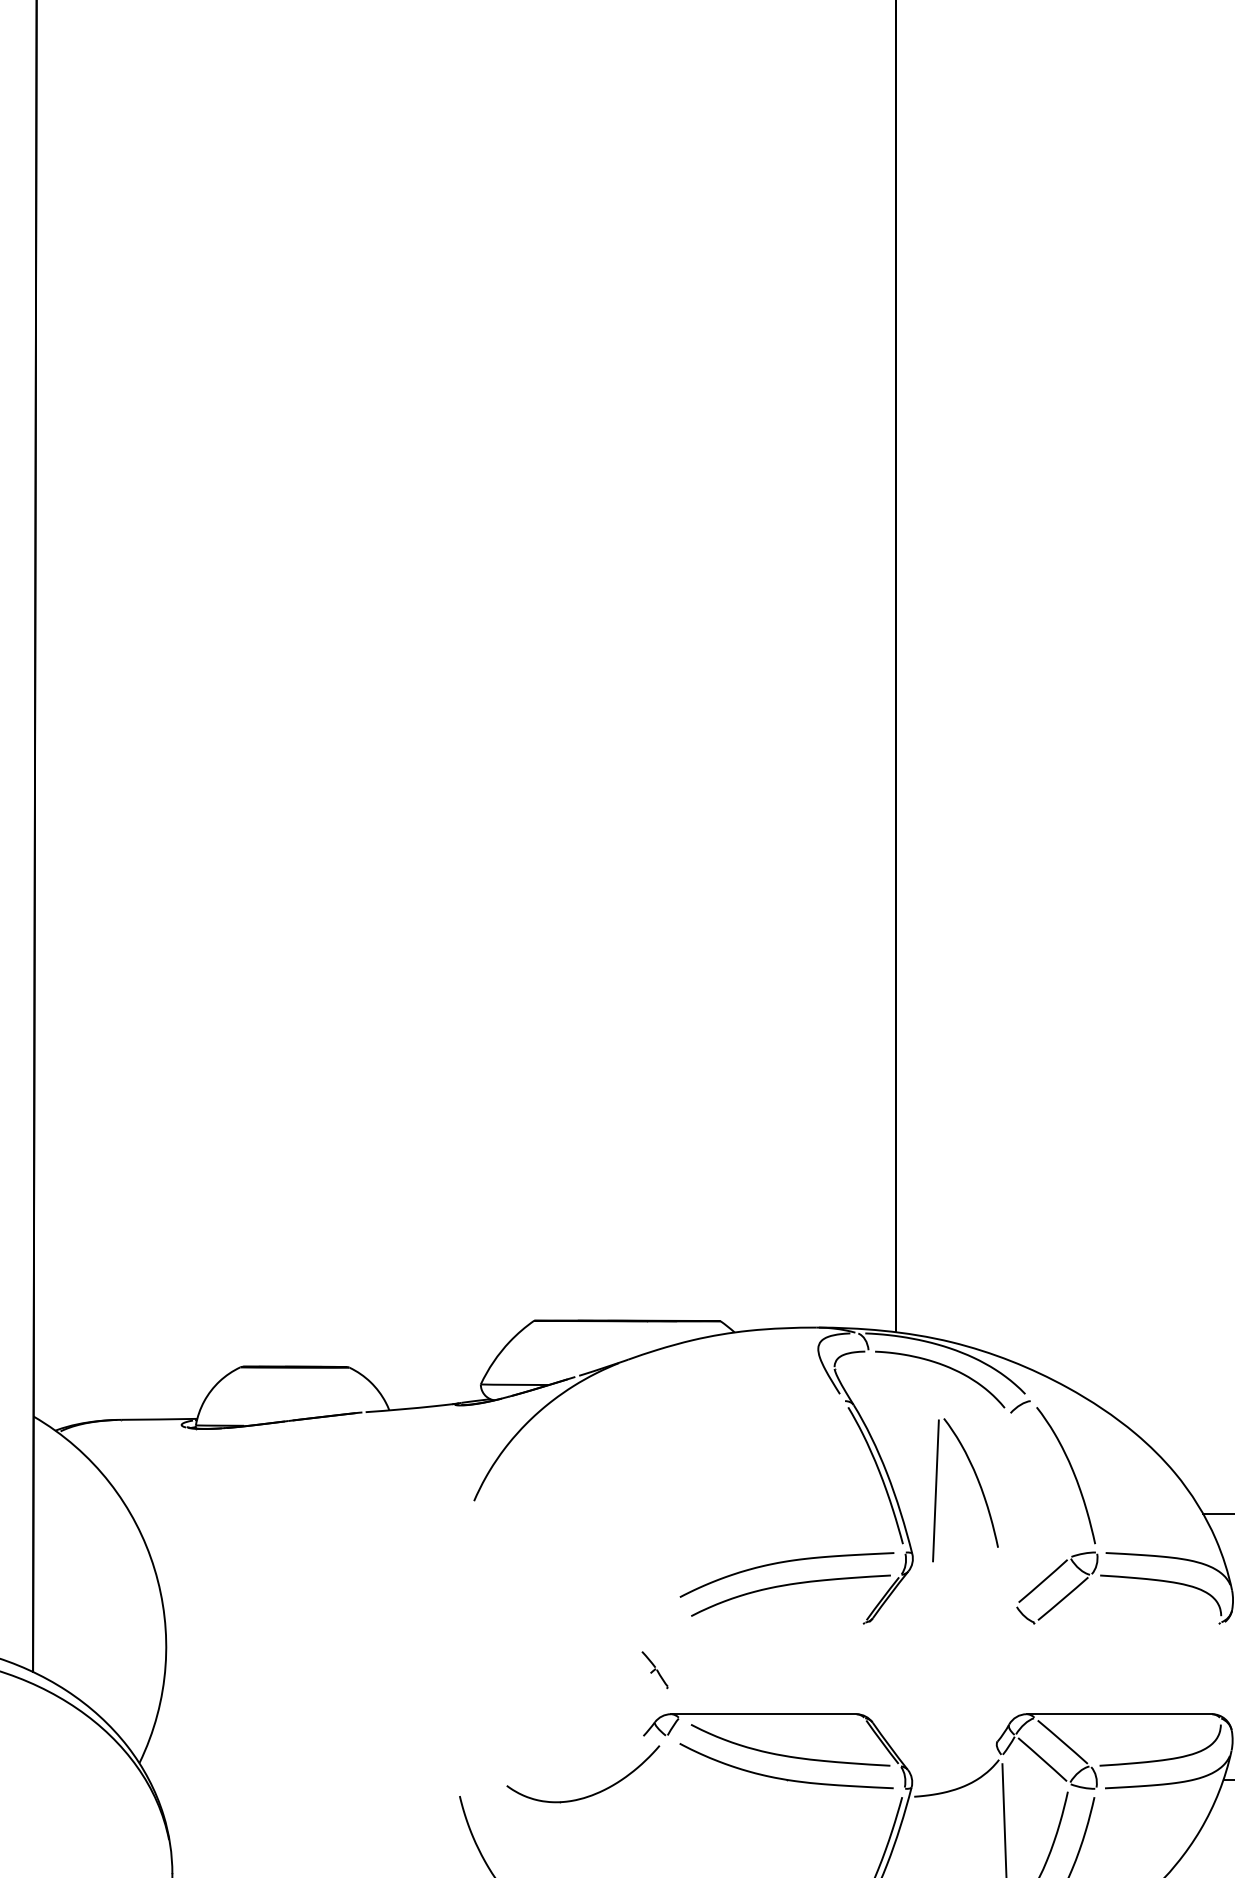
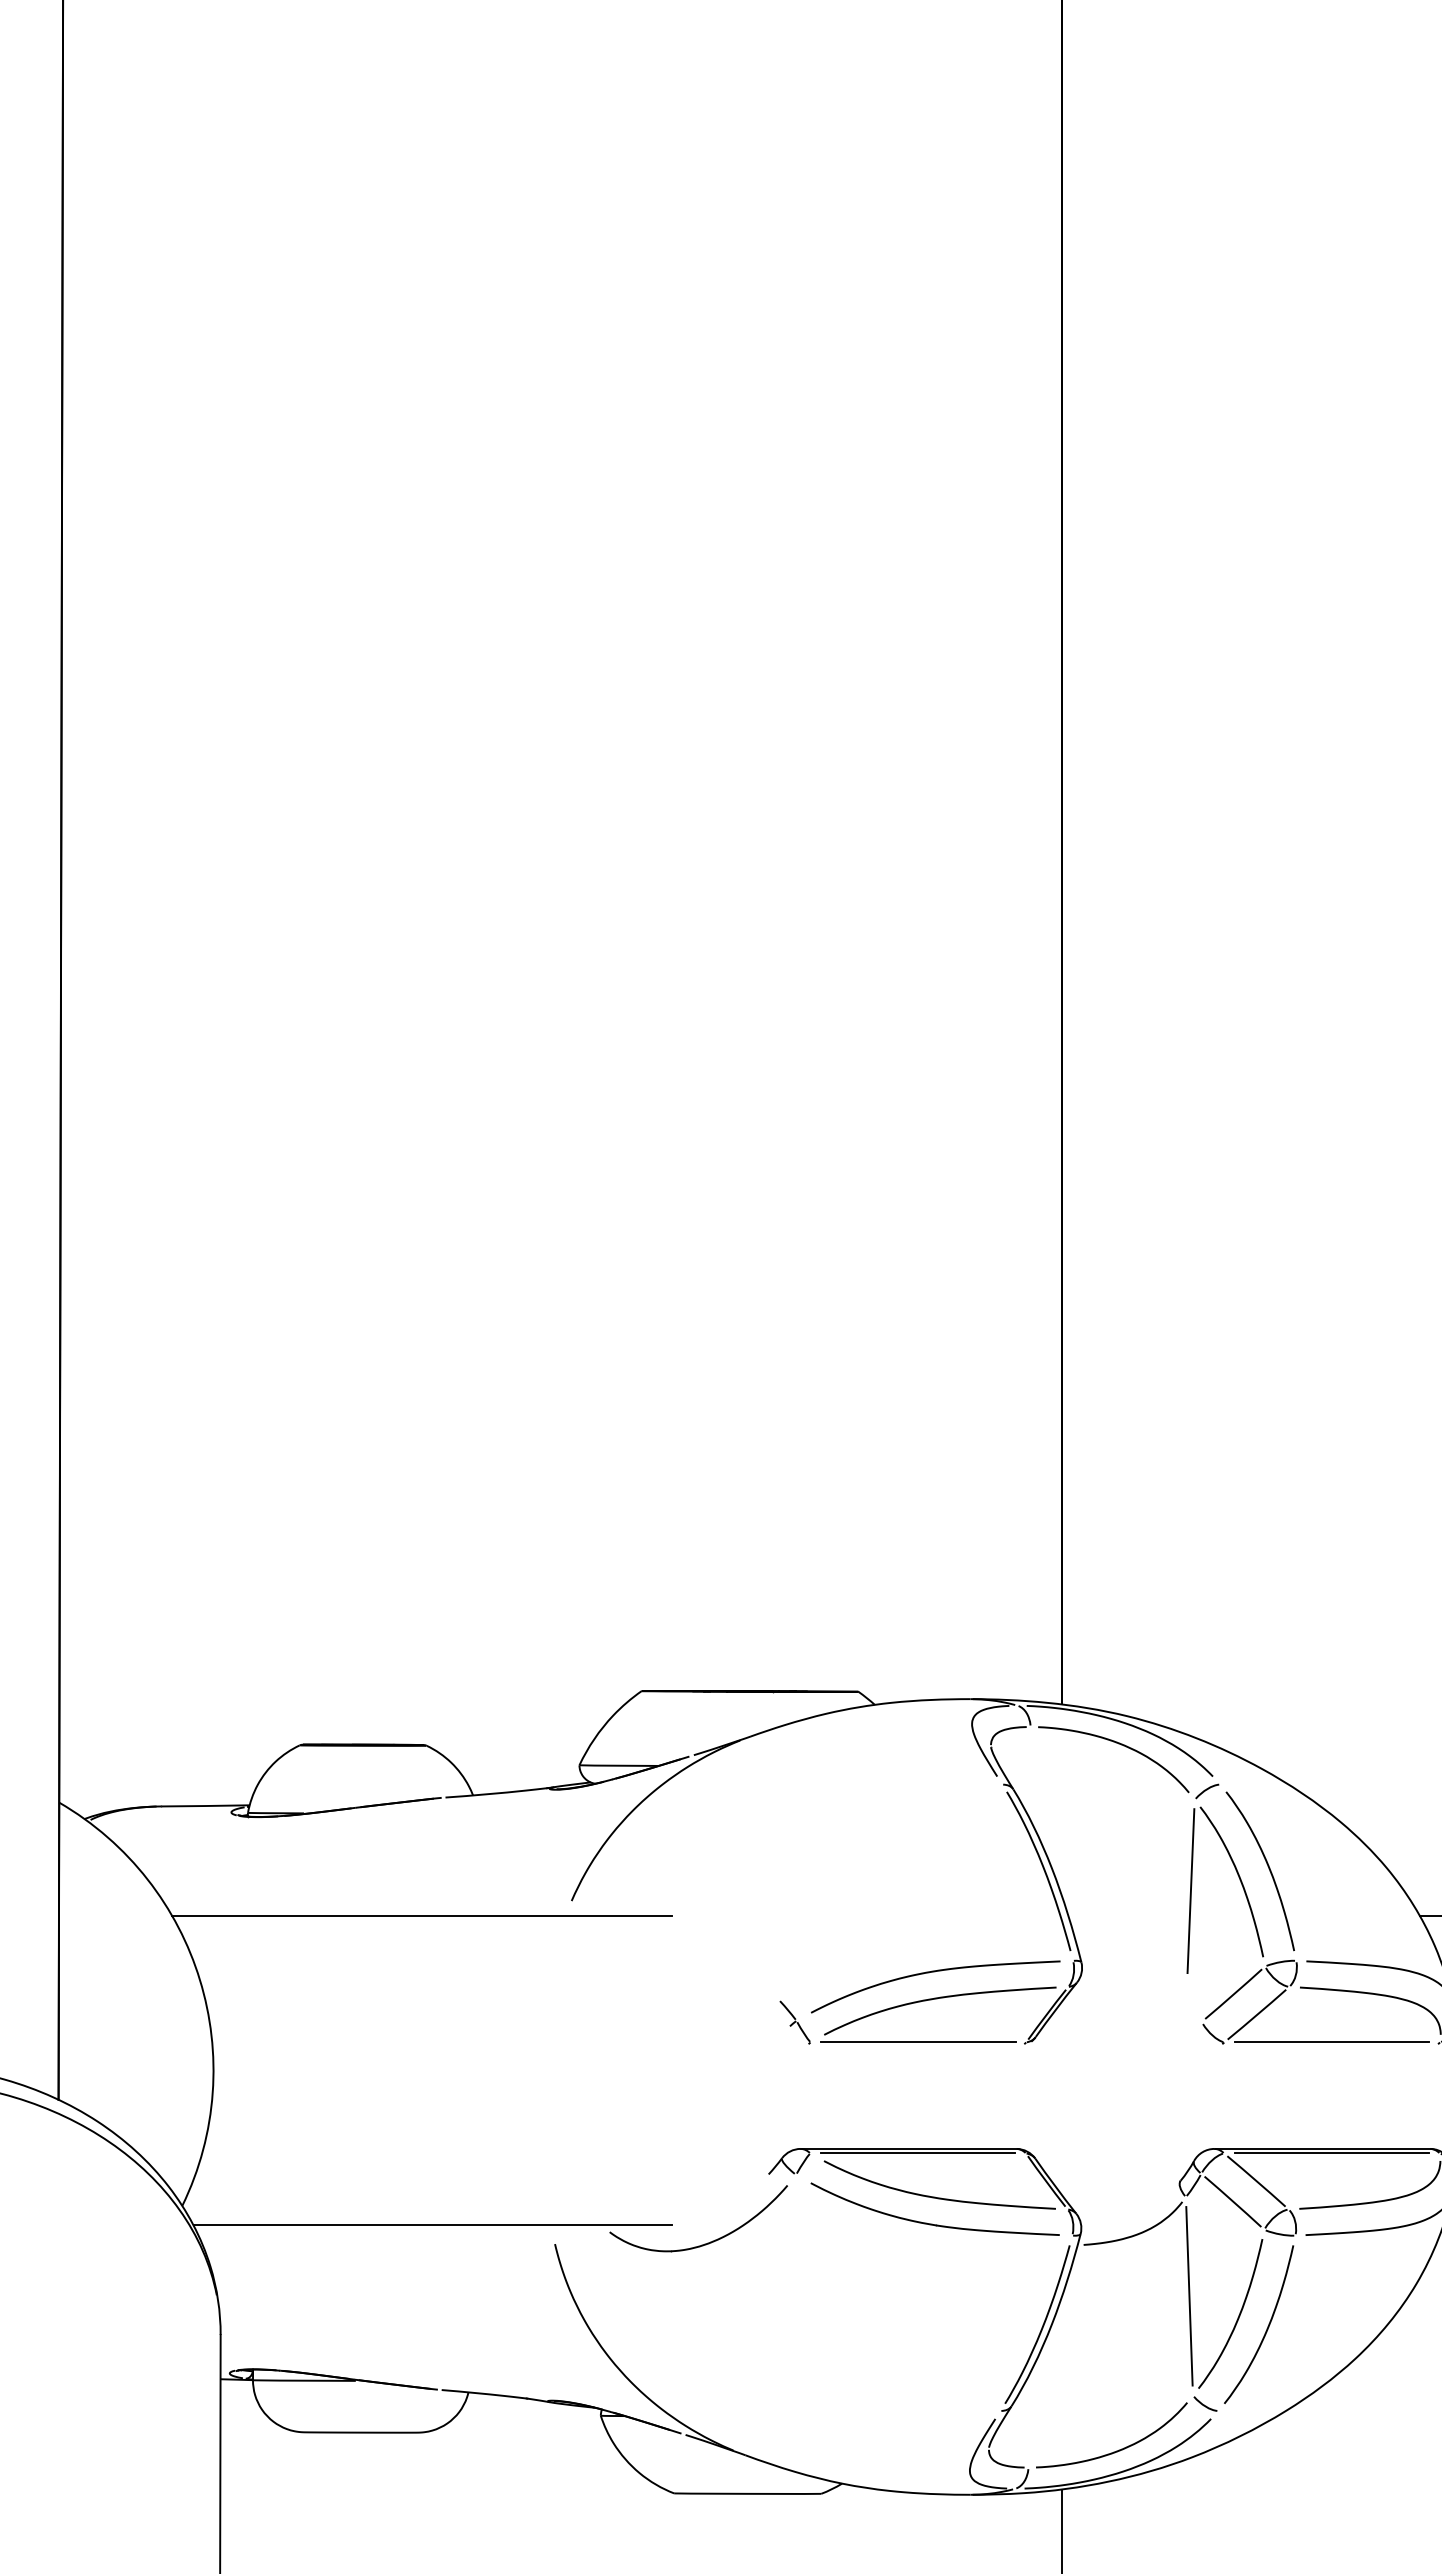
part: (978, 1483) -> (1240, 1882), moved
line: (345, 1513) -> (422, 1915), added
line: (772, 1622) -> (918, 2042), added
line: (1128, 1622) -> (1332, 2042), added
part: (654, 1670) -> (794, 2022), moved
line: (772, 1718) -> (918, 2153), added
line: (1127, 1718) -> (1331, 2153), added
line: (354, 1780) -> (432, 2225), added

